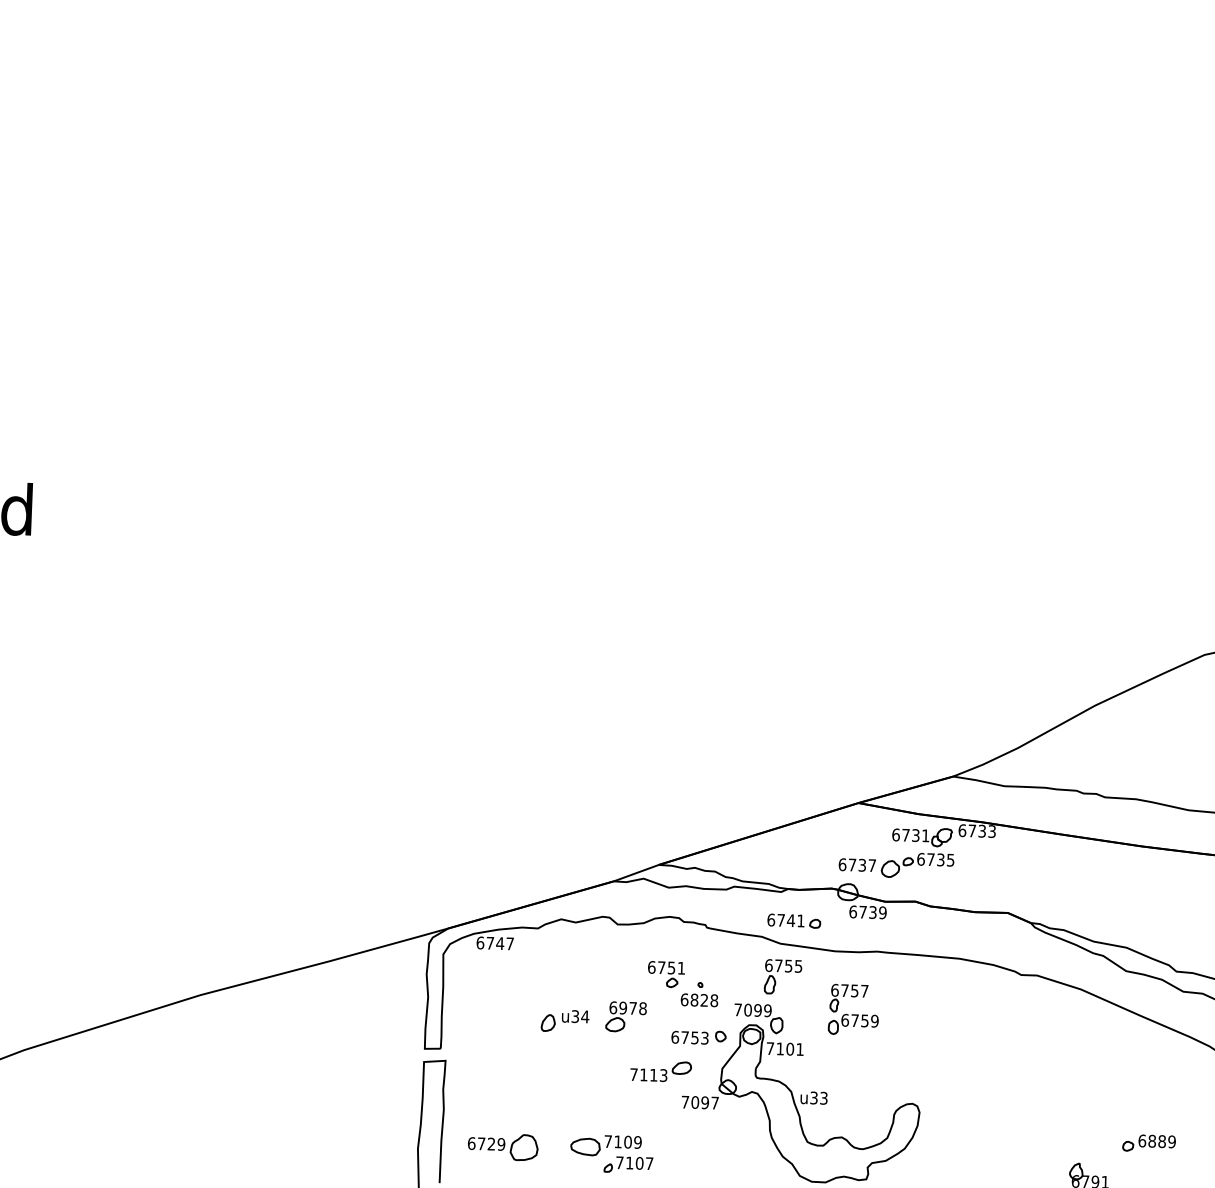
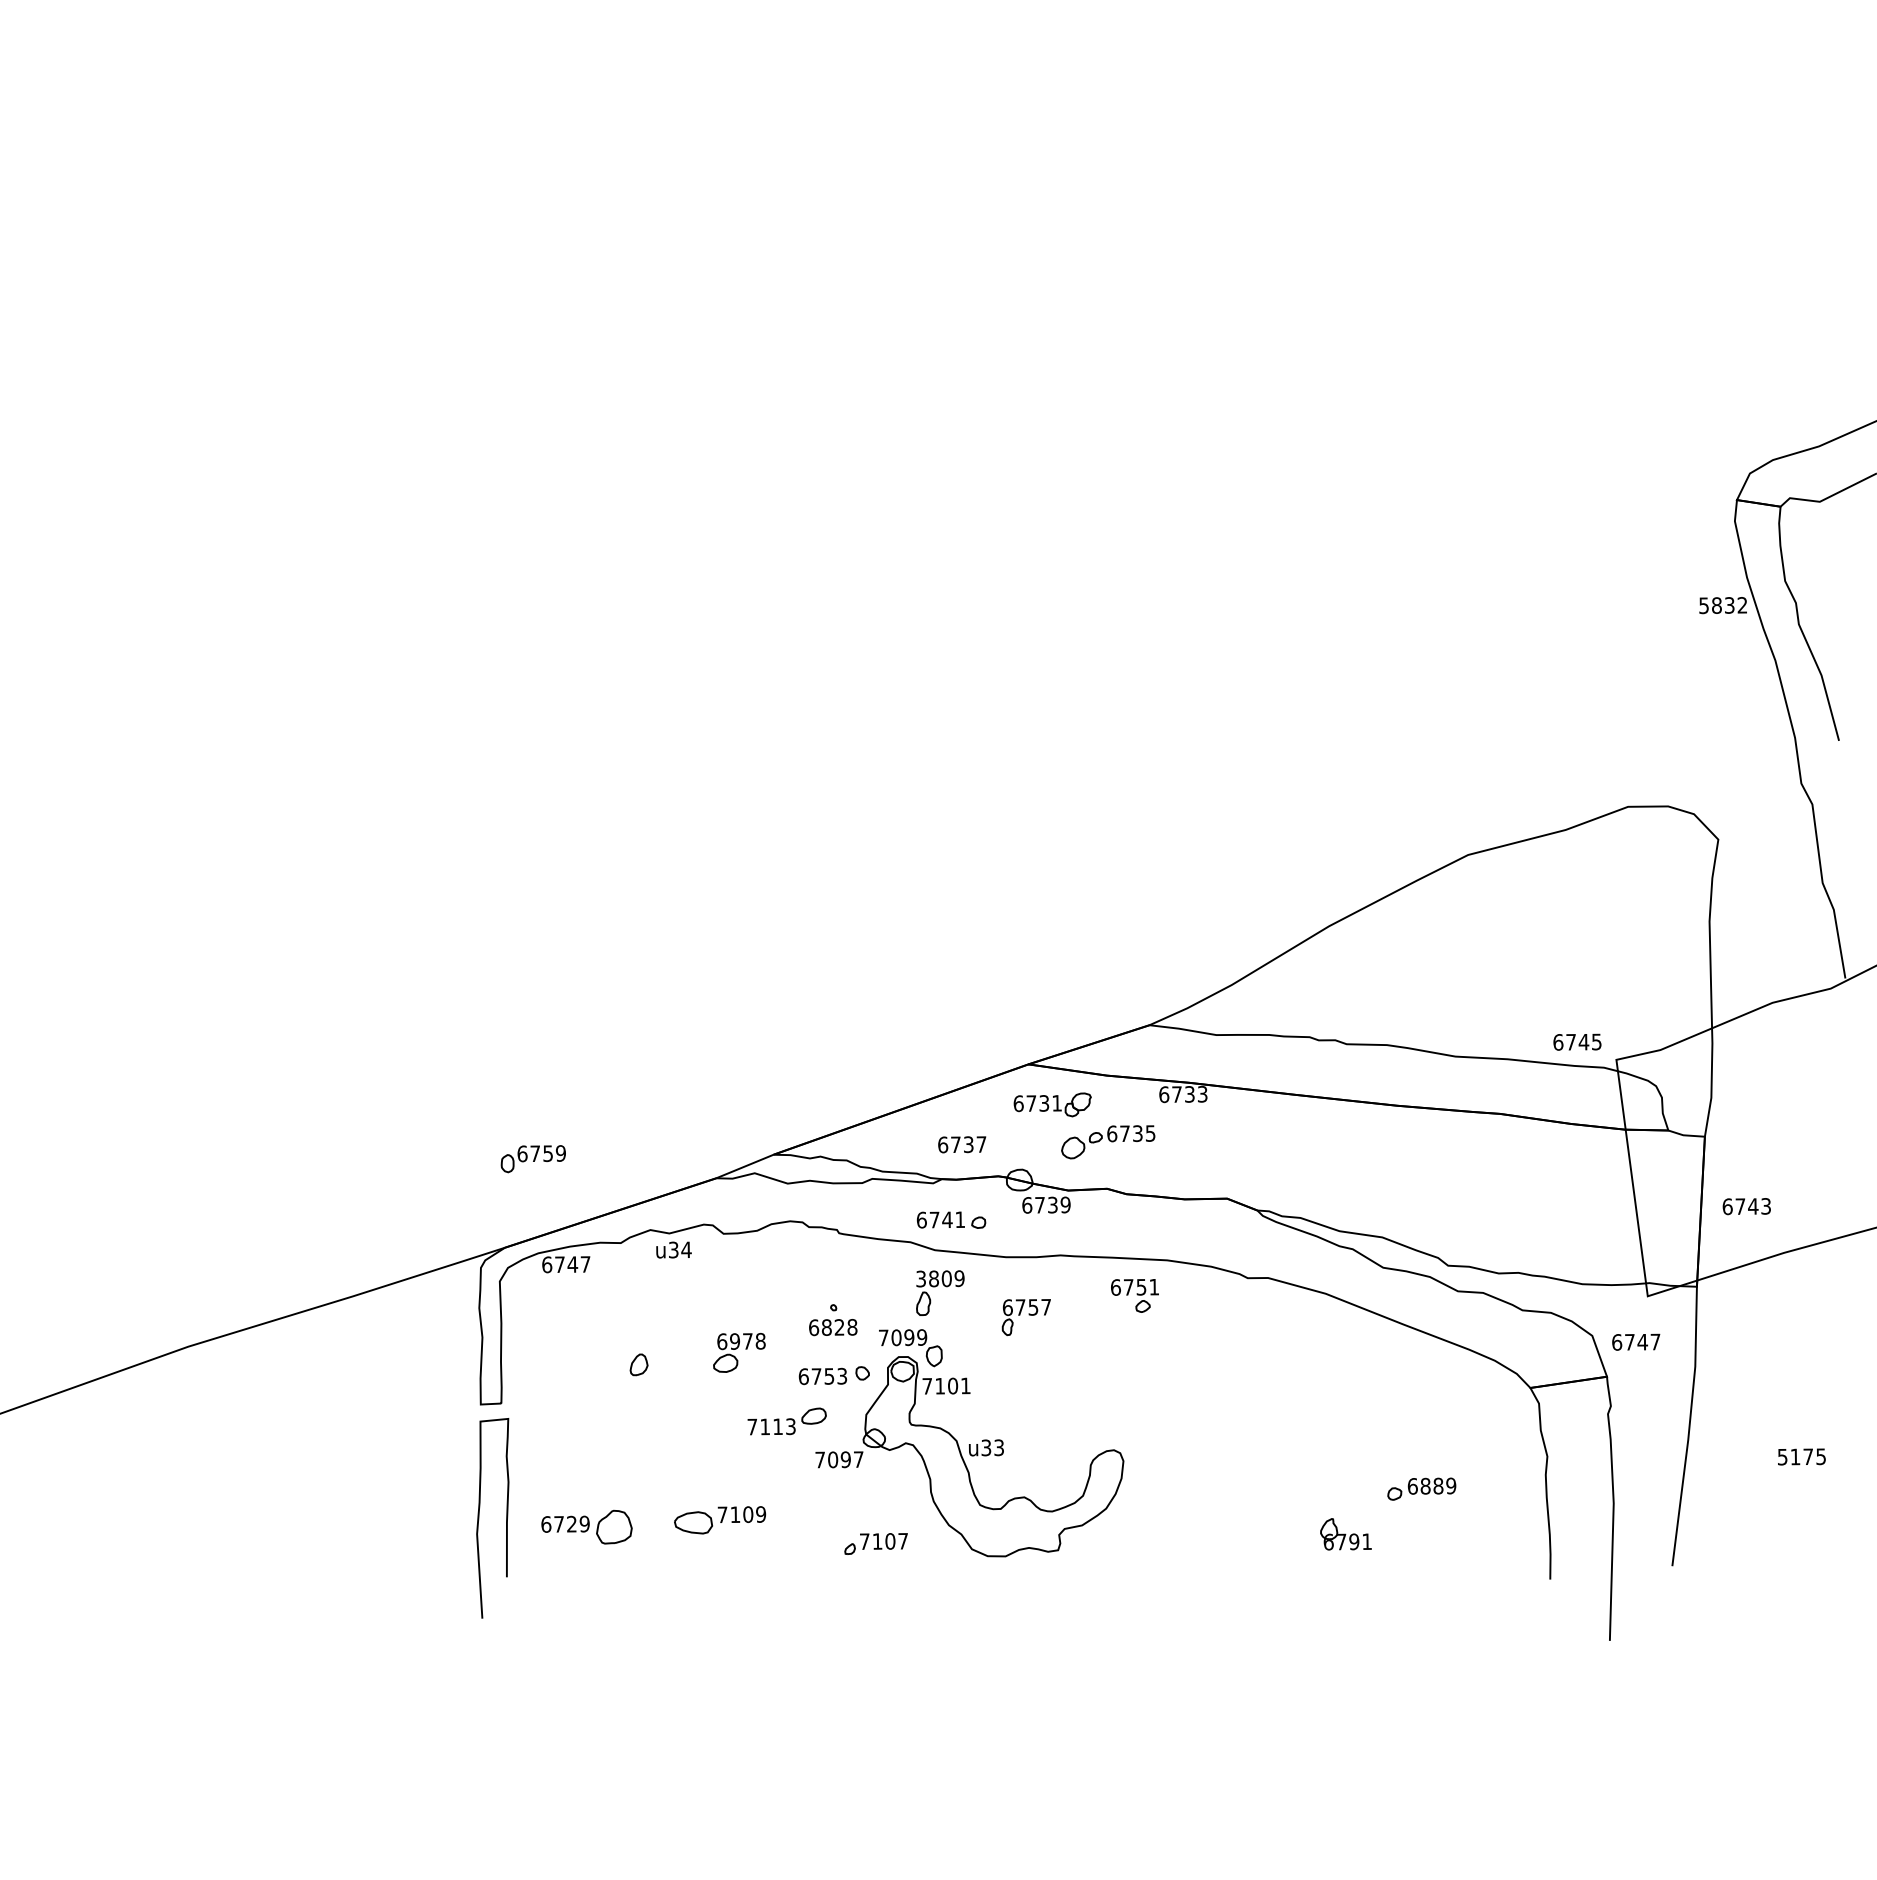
part: (922, 836) -> (1052, 1104), moved
text: (857, 865) -> (962, 1144), moved
text: (783, 965) -> (940, 1278), 6755 -> 3809
part: (665, 974) -> (1134, 1295), moved
text: (575, 1016) -> (673, 1249), moved
part: (852, 1024) -> (532, 1159), moved
part: (628, 1164) -> (875, 1543), moved

